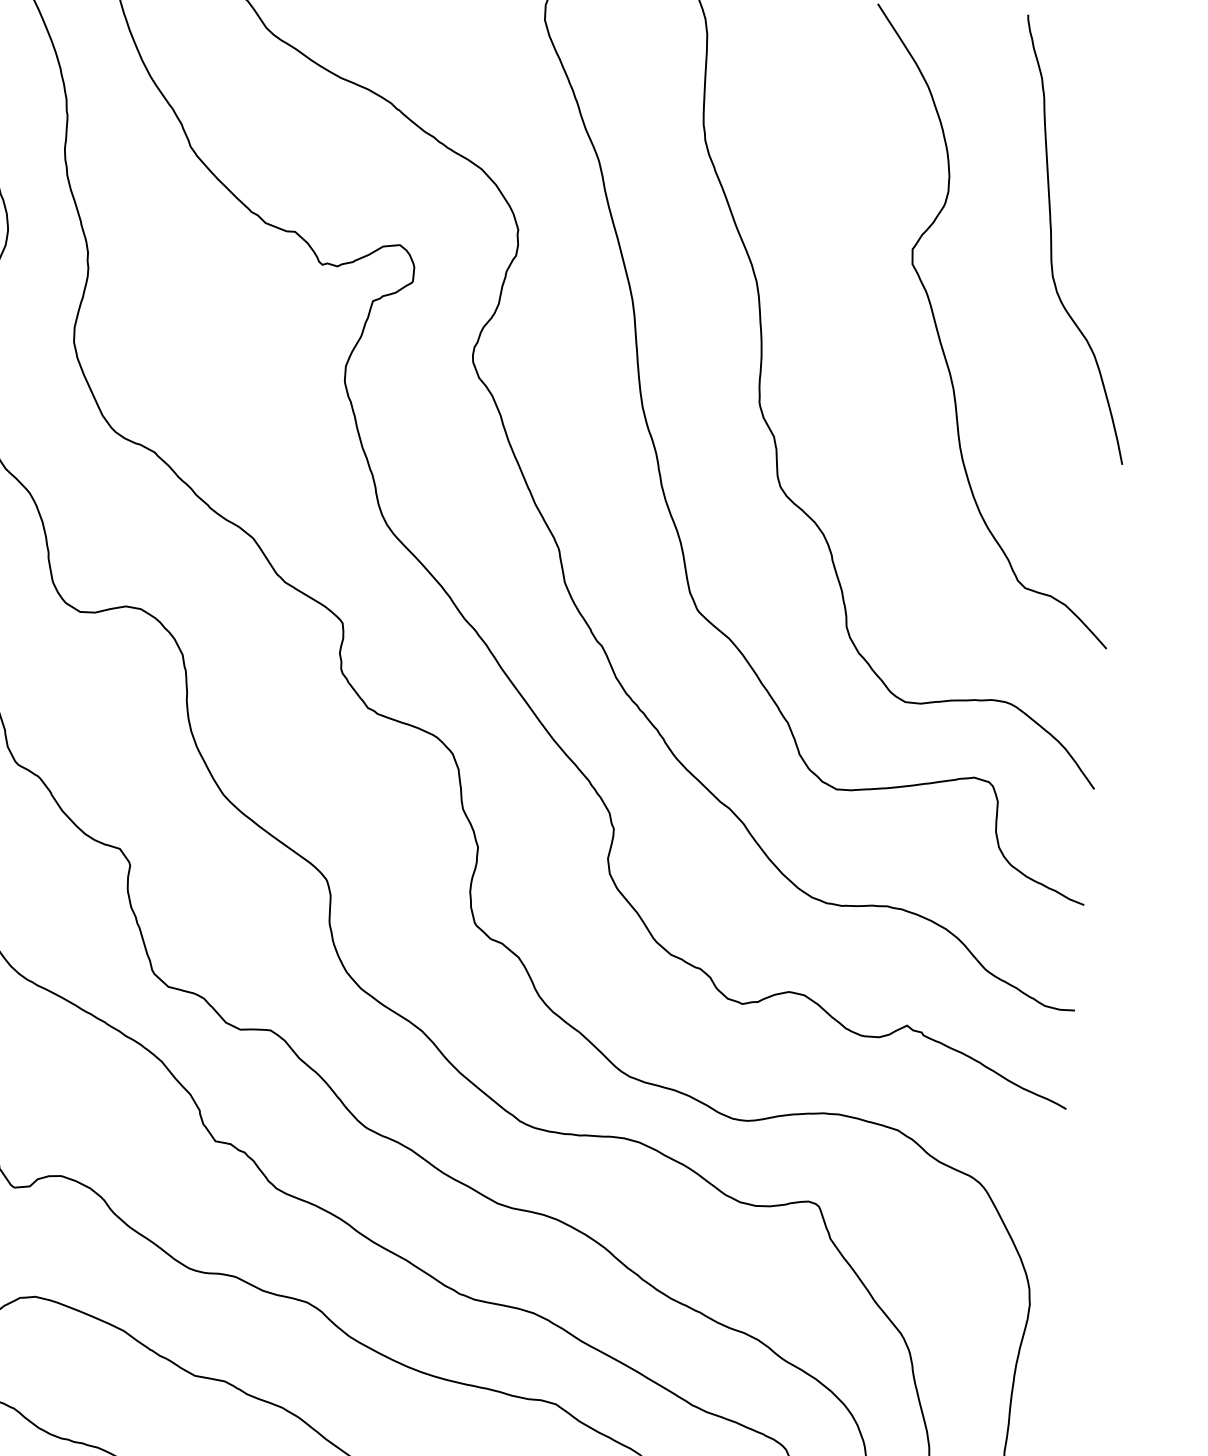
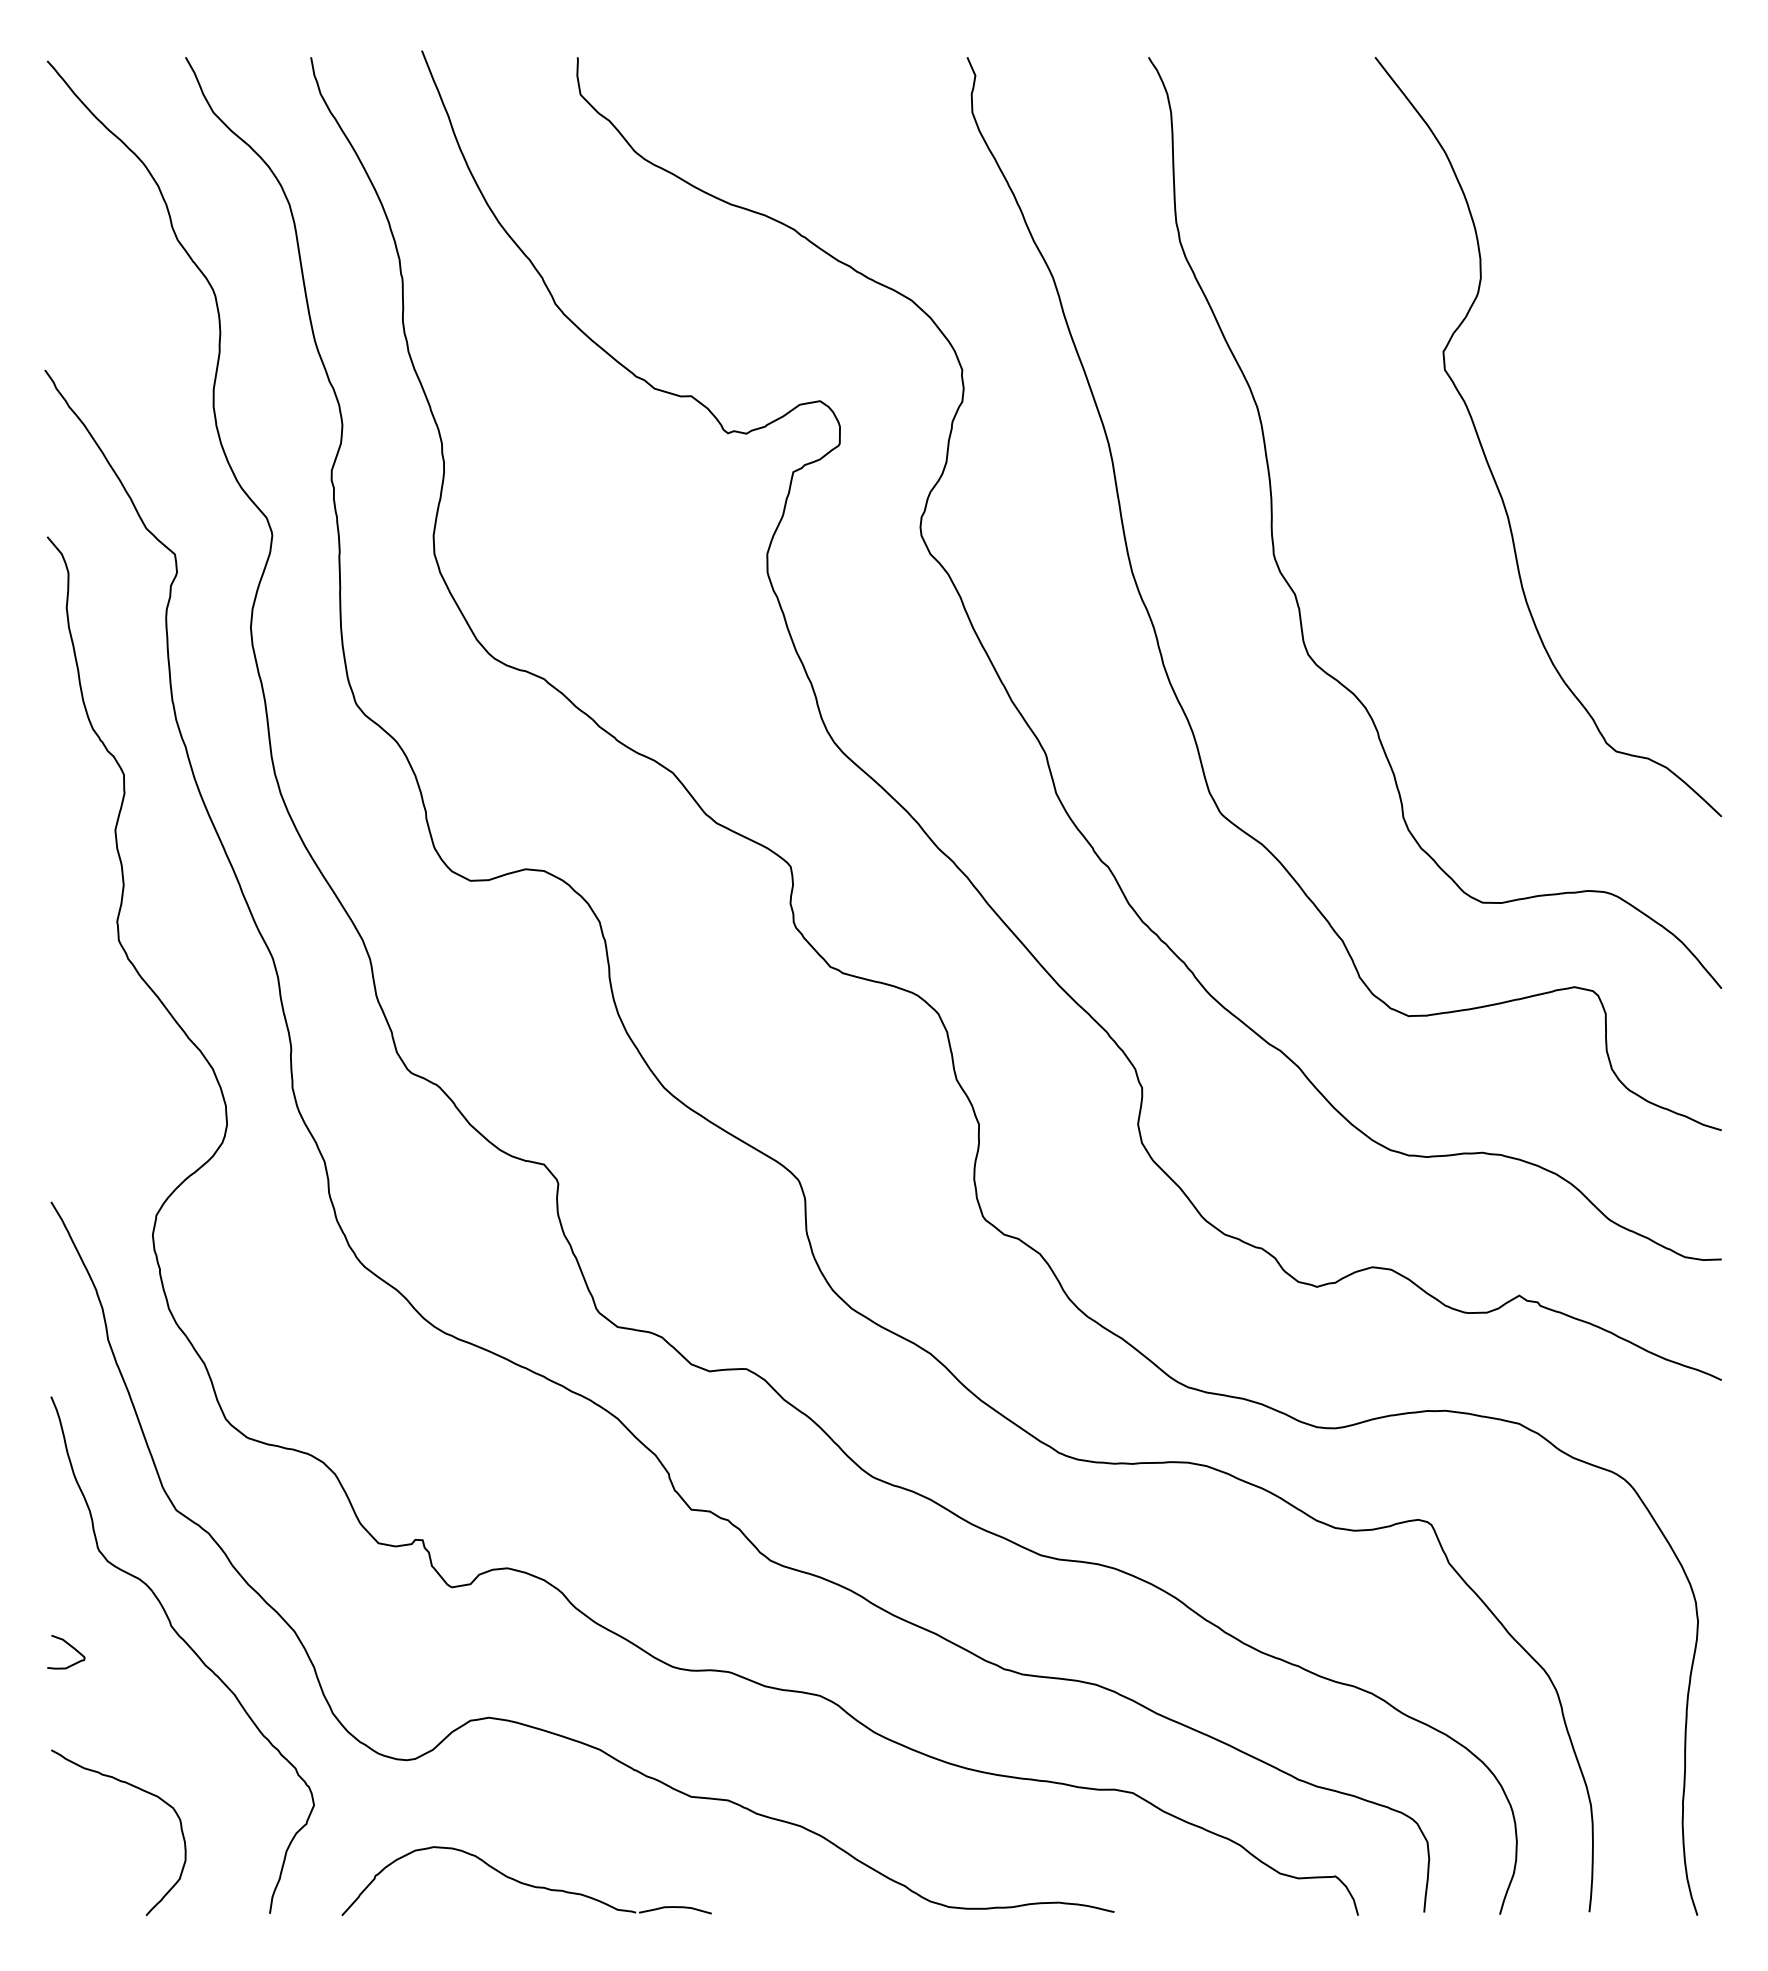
curve: (1052, 243) -> (1612, 329), removed

